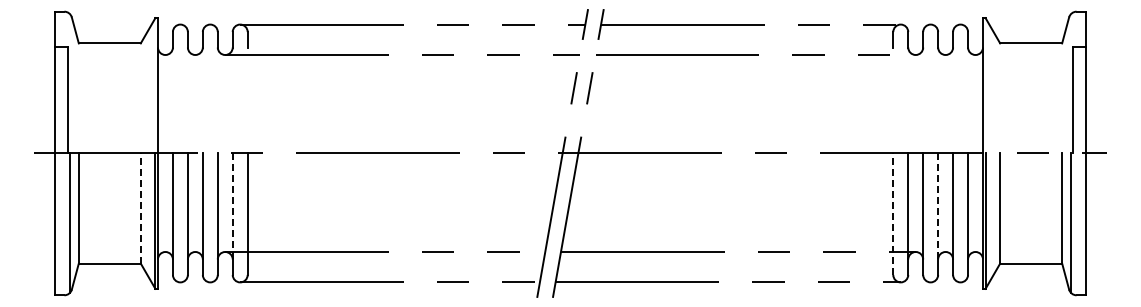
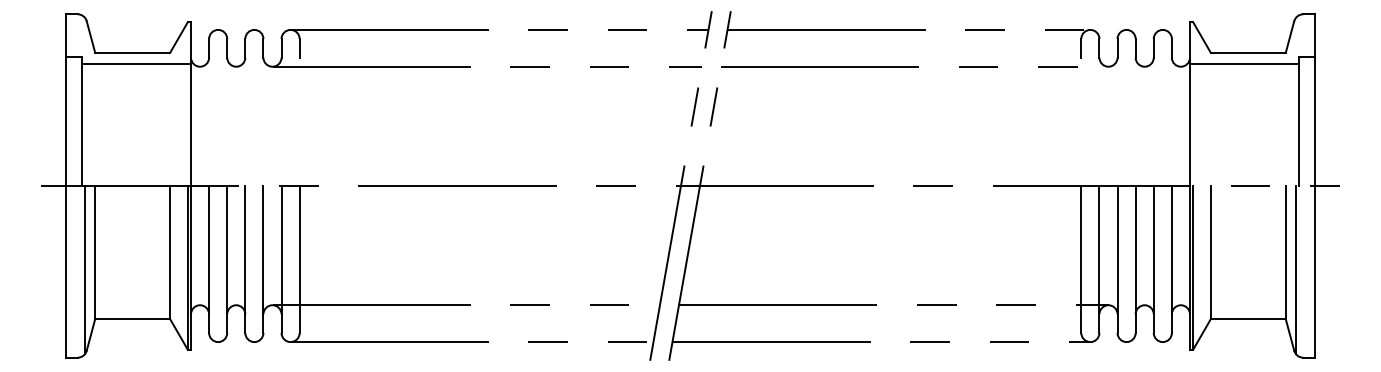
line: (112, 52) -> (135, 63), added
line: (1028, 52) -> (1245, 63), added
line: (232, 206) -> (281, 250), dashed -> solid
line: (938, 206) -> (1136, 250), dashed -> solid
line: (140, 208) -> (169, 252), dashed -> solid
line: (893, 214) -> (1081, 259), dashed -> solid

